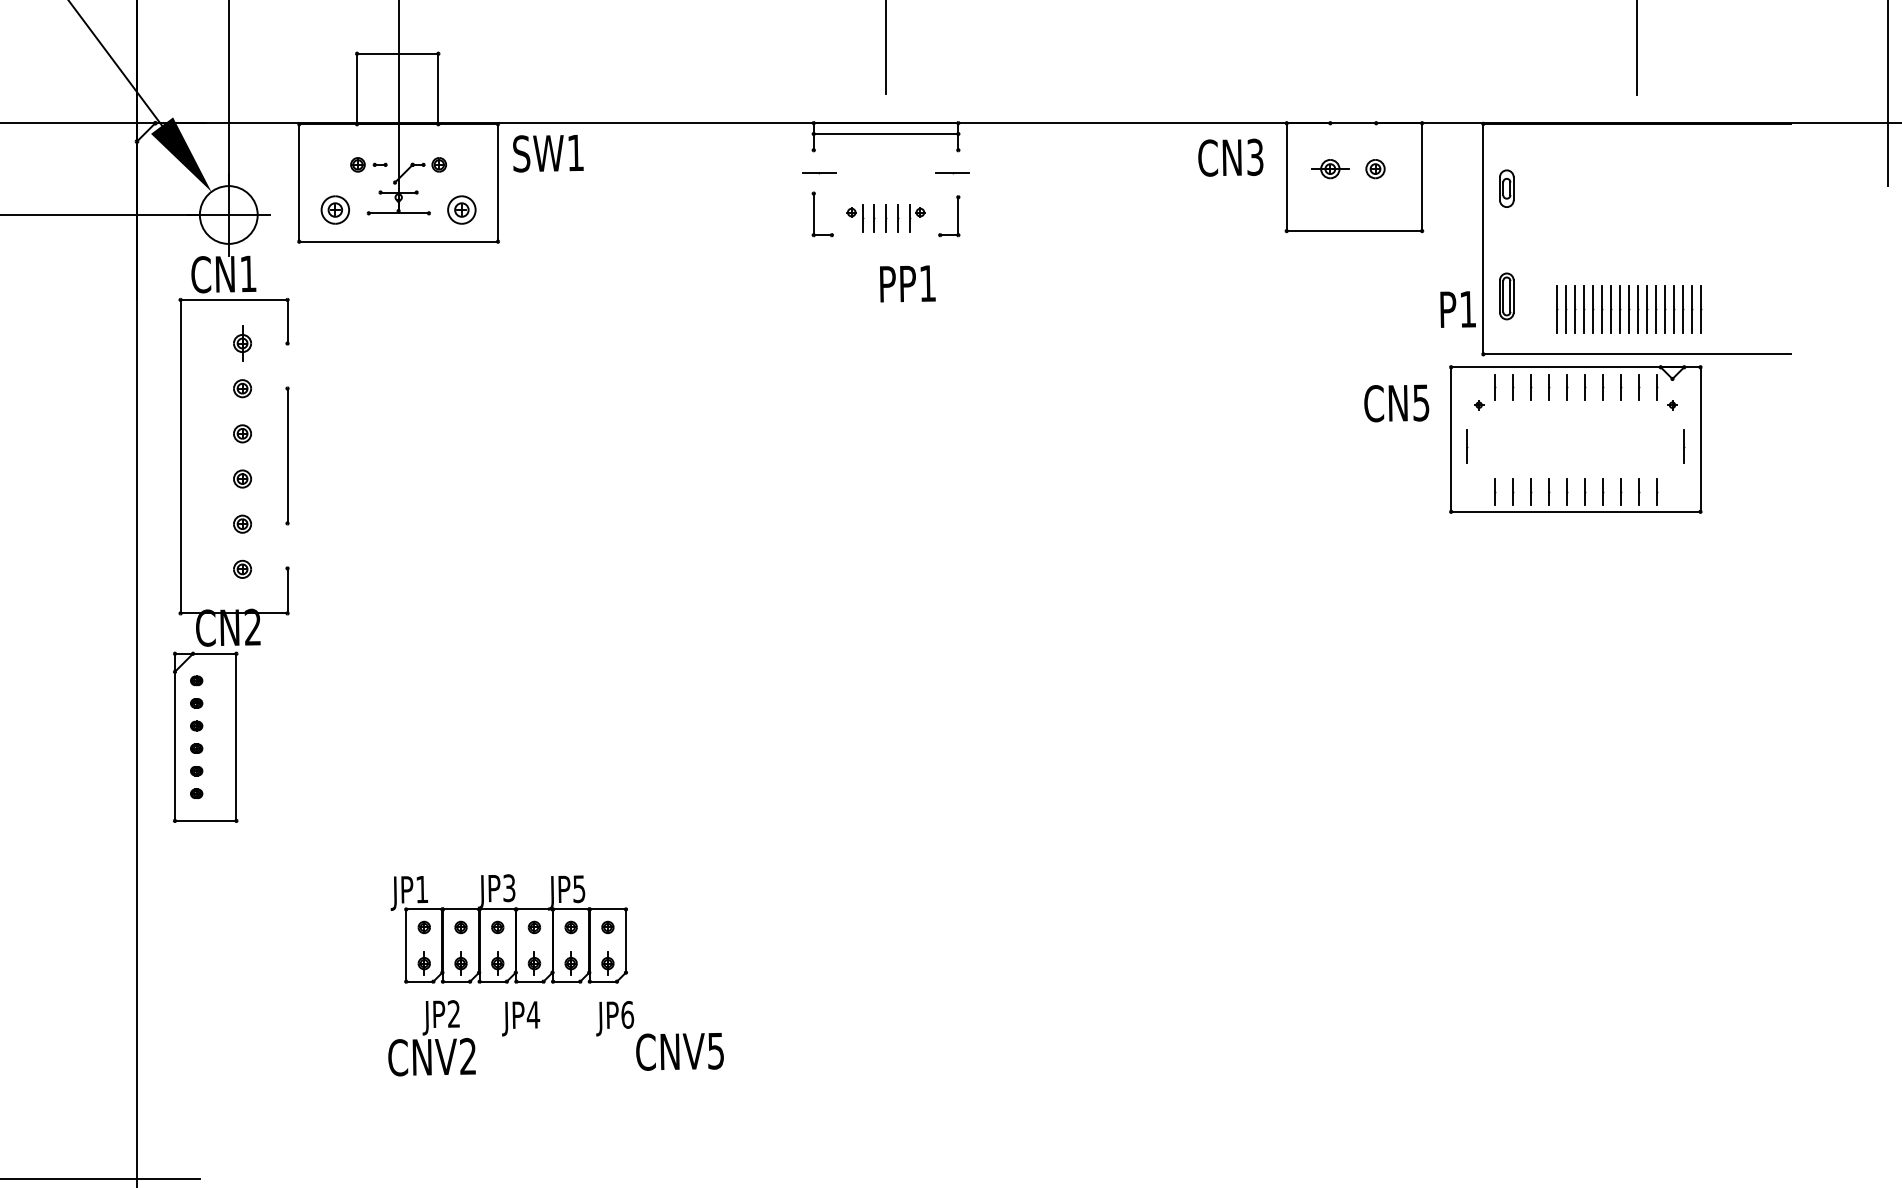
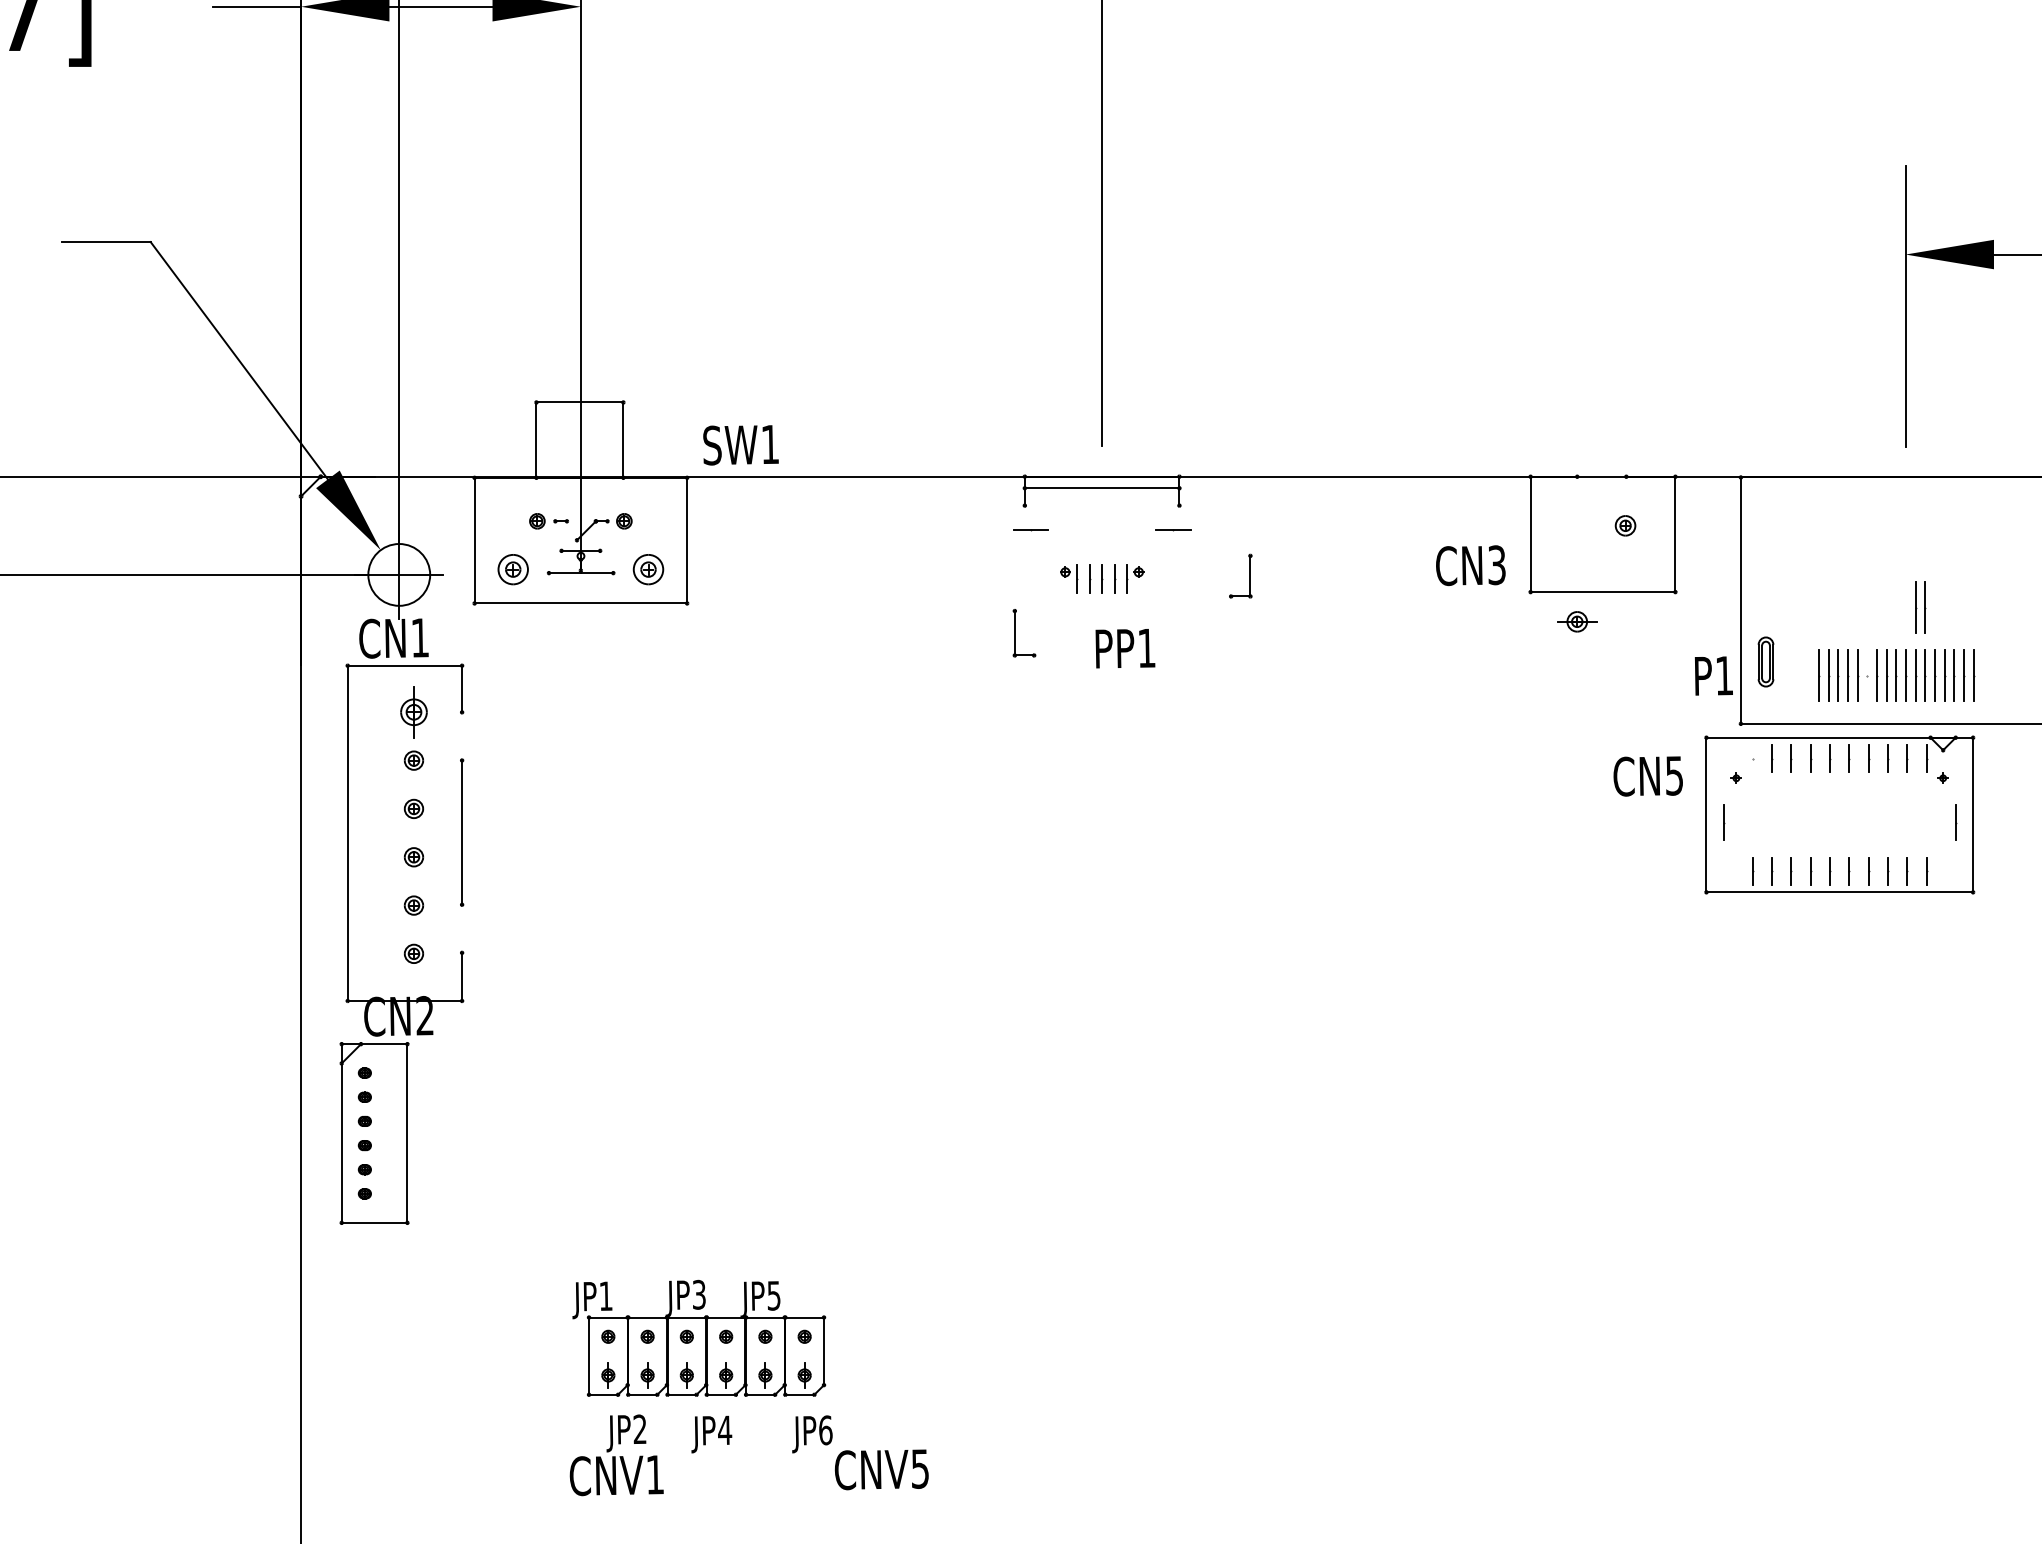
text: (547, 153) -> (740, 445), moved
text: (1230, 157) -> (1470, 565), moved
part: (1330, 168) -> (1577, 621), moved
part: (1506, 188) -> (1765, 546), removed
part: (814, 214) -> (1015, 633), moved
part: (957, 215) -> (1249, 575), moved
part: (1651, 245) -> (1920, 607), added
line: (1601, 309) -> (1867, 675), removed
part: (242, 343) -> (413, 712), size x1.4
line: (1494, 386) -> (1752, 758), removed
text: (467, 1056) -> (654, 1474), CNV2 -> CNV1

